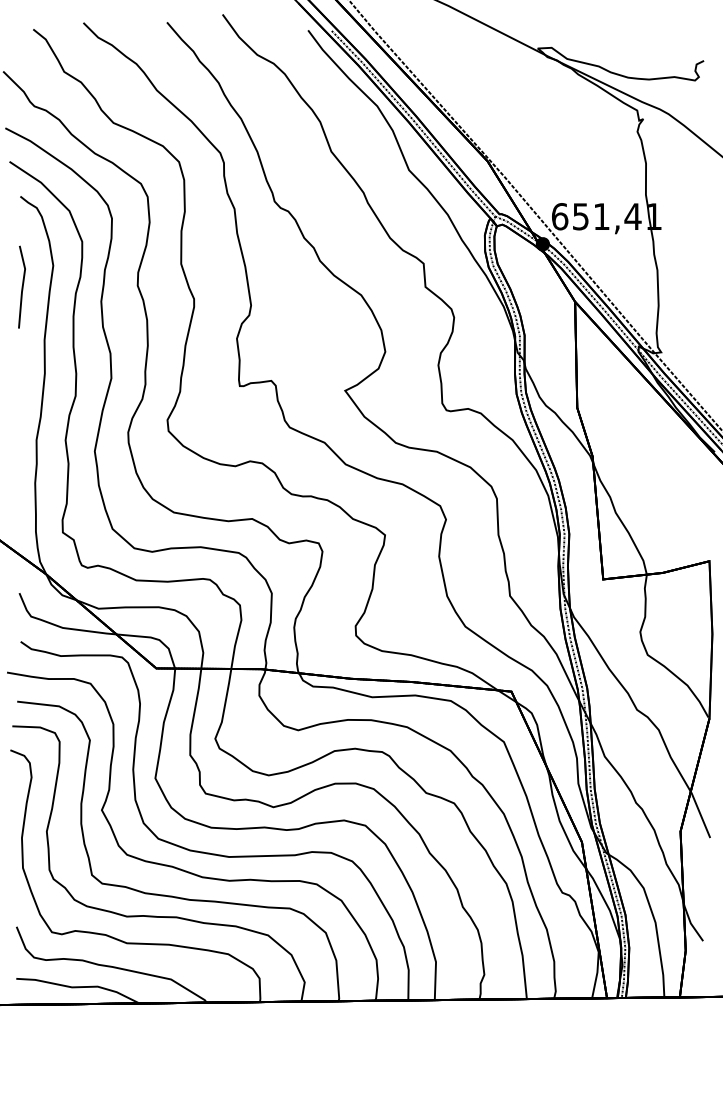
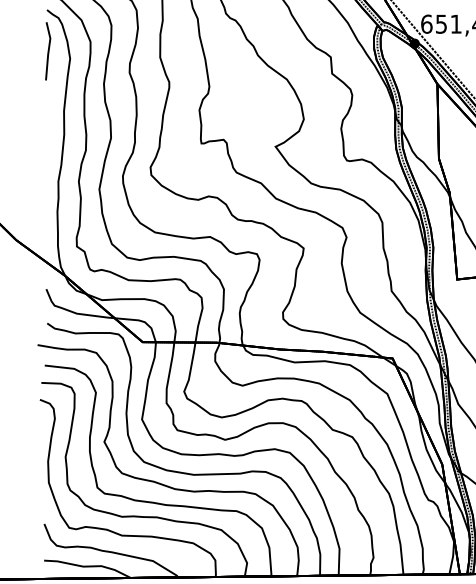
line: (21, 286) -> (47, 50), moved

